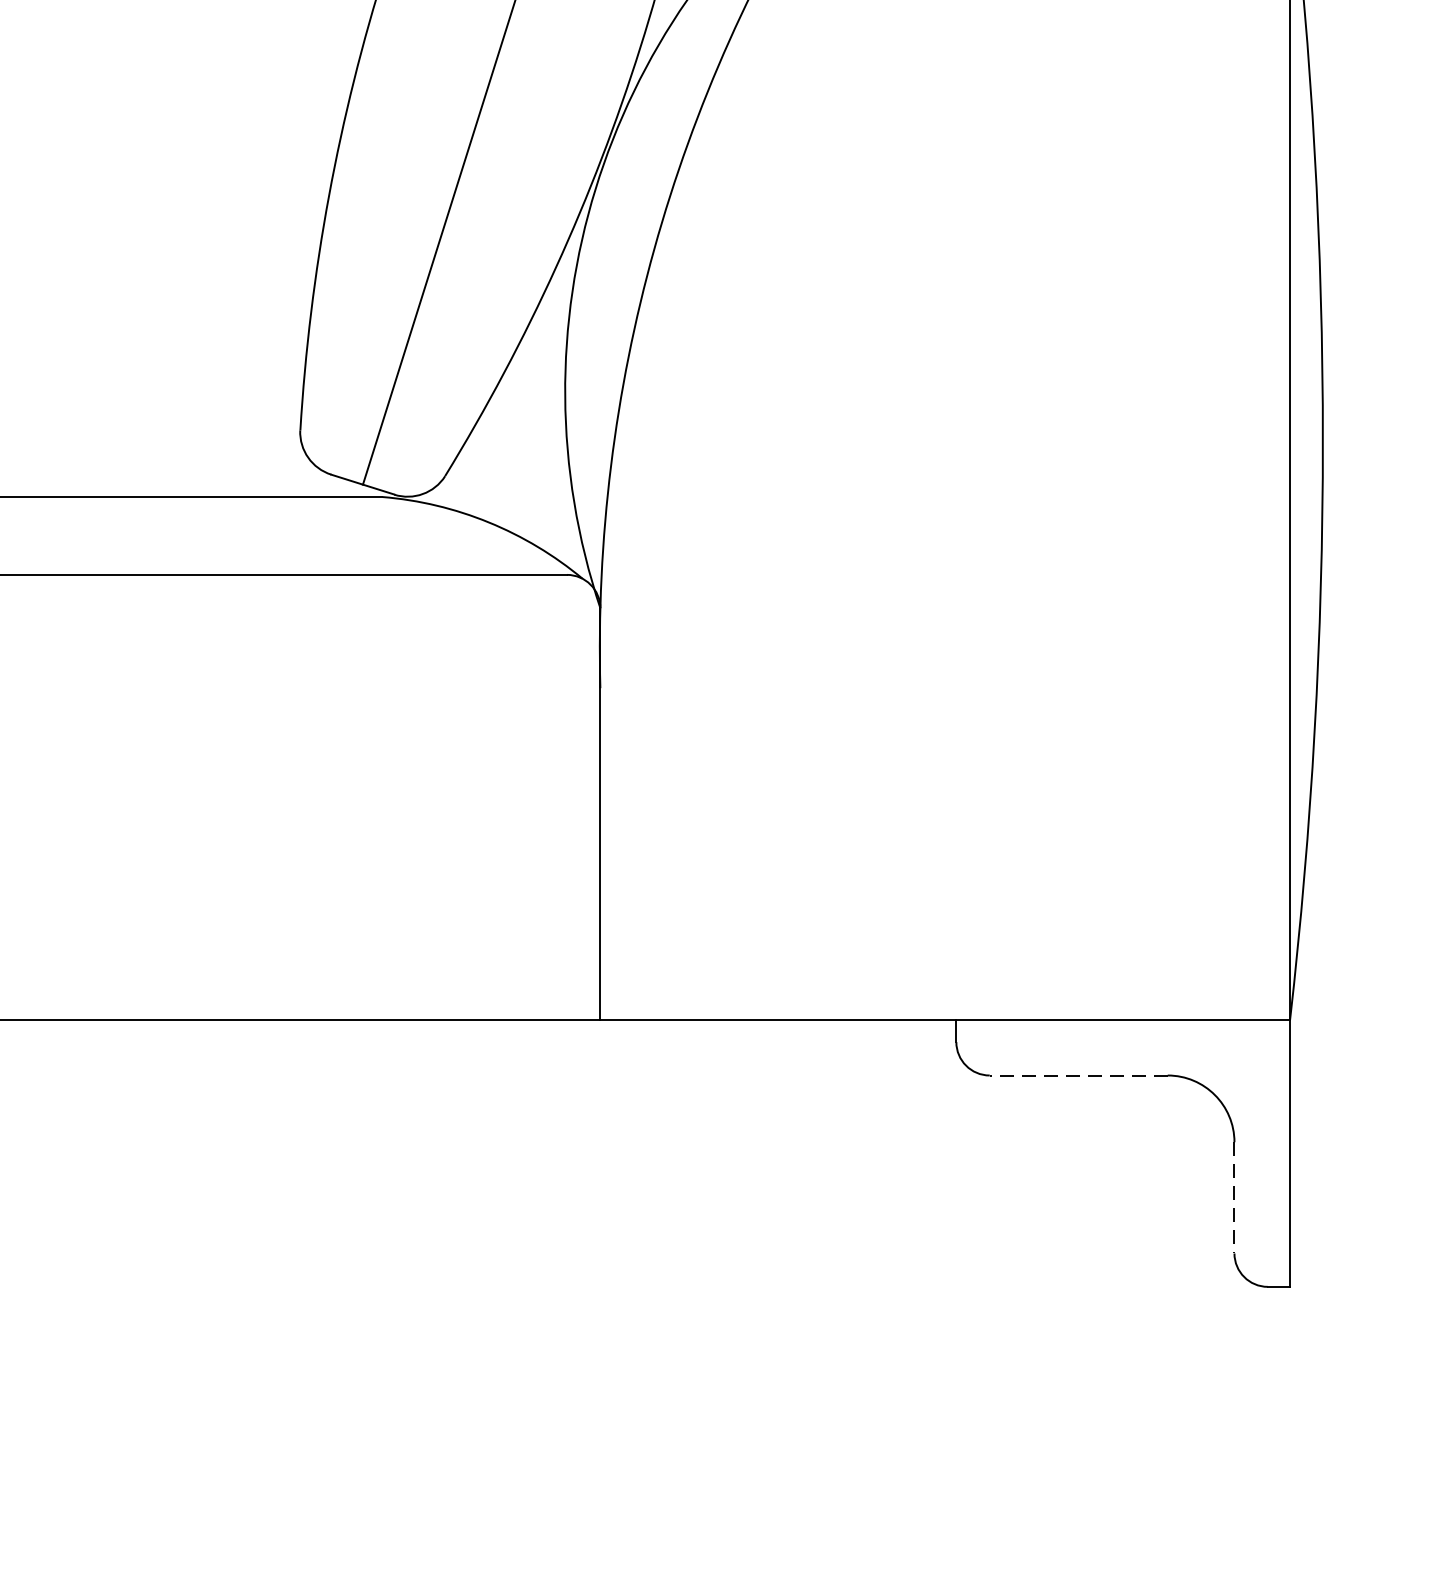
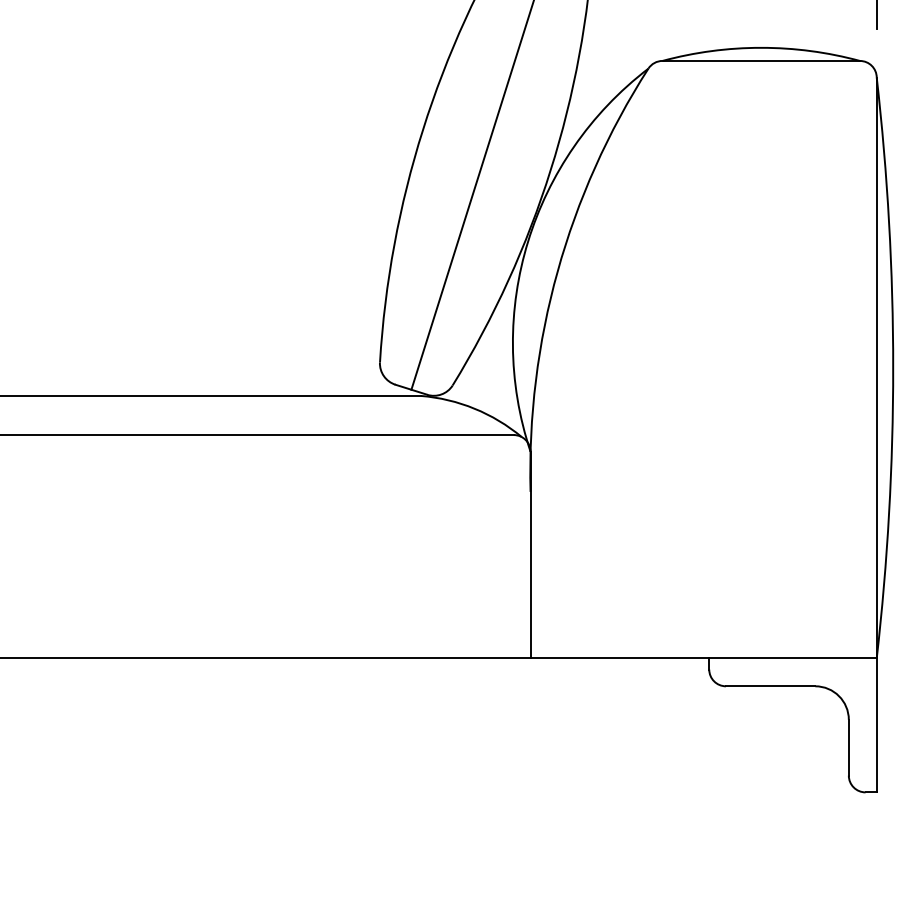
line: (1078, 1075) -> (770, 686), dashed -> solid
line: (1233, 1197) -> (848, 747), dashed -> solid

